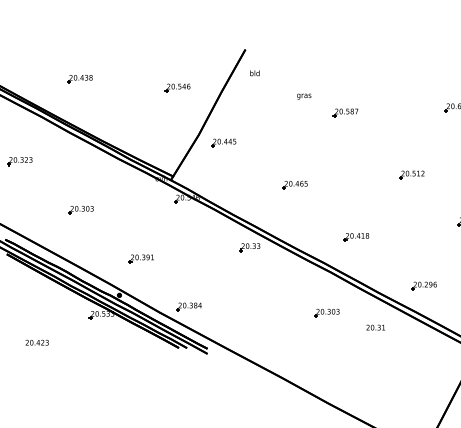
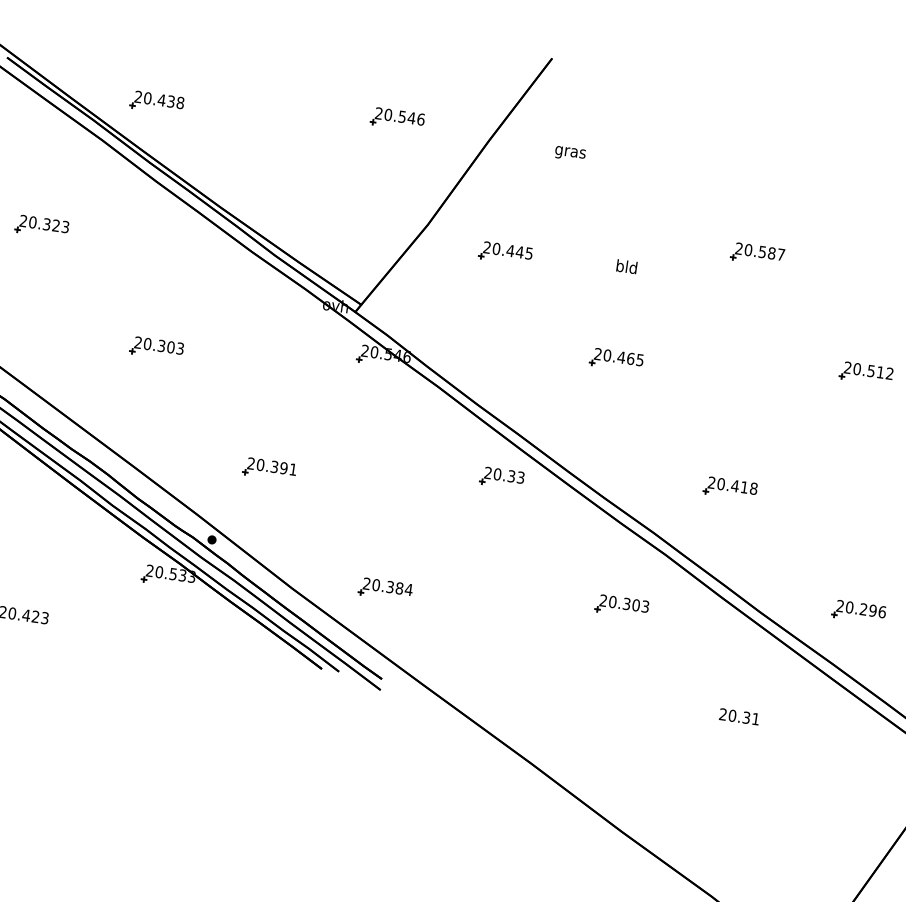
text: (254, 73) -> (625, 267), moved
part: (79, 79) -> (155, 103), moved
text: (304, 96) -> (570, 153), moved
part: (345, 112) -> (757, 253), moved
part: (223, 142) -> (505, 252), moved
part: (188, 306) -> (384, 588), moved
part: (326, 312) -> (621, 604), moved
text: (375, 327) -> (738, 716), moved

